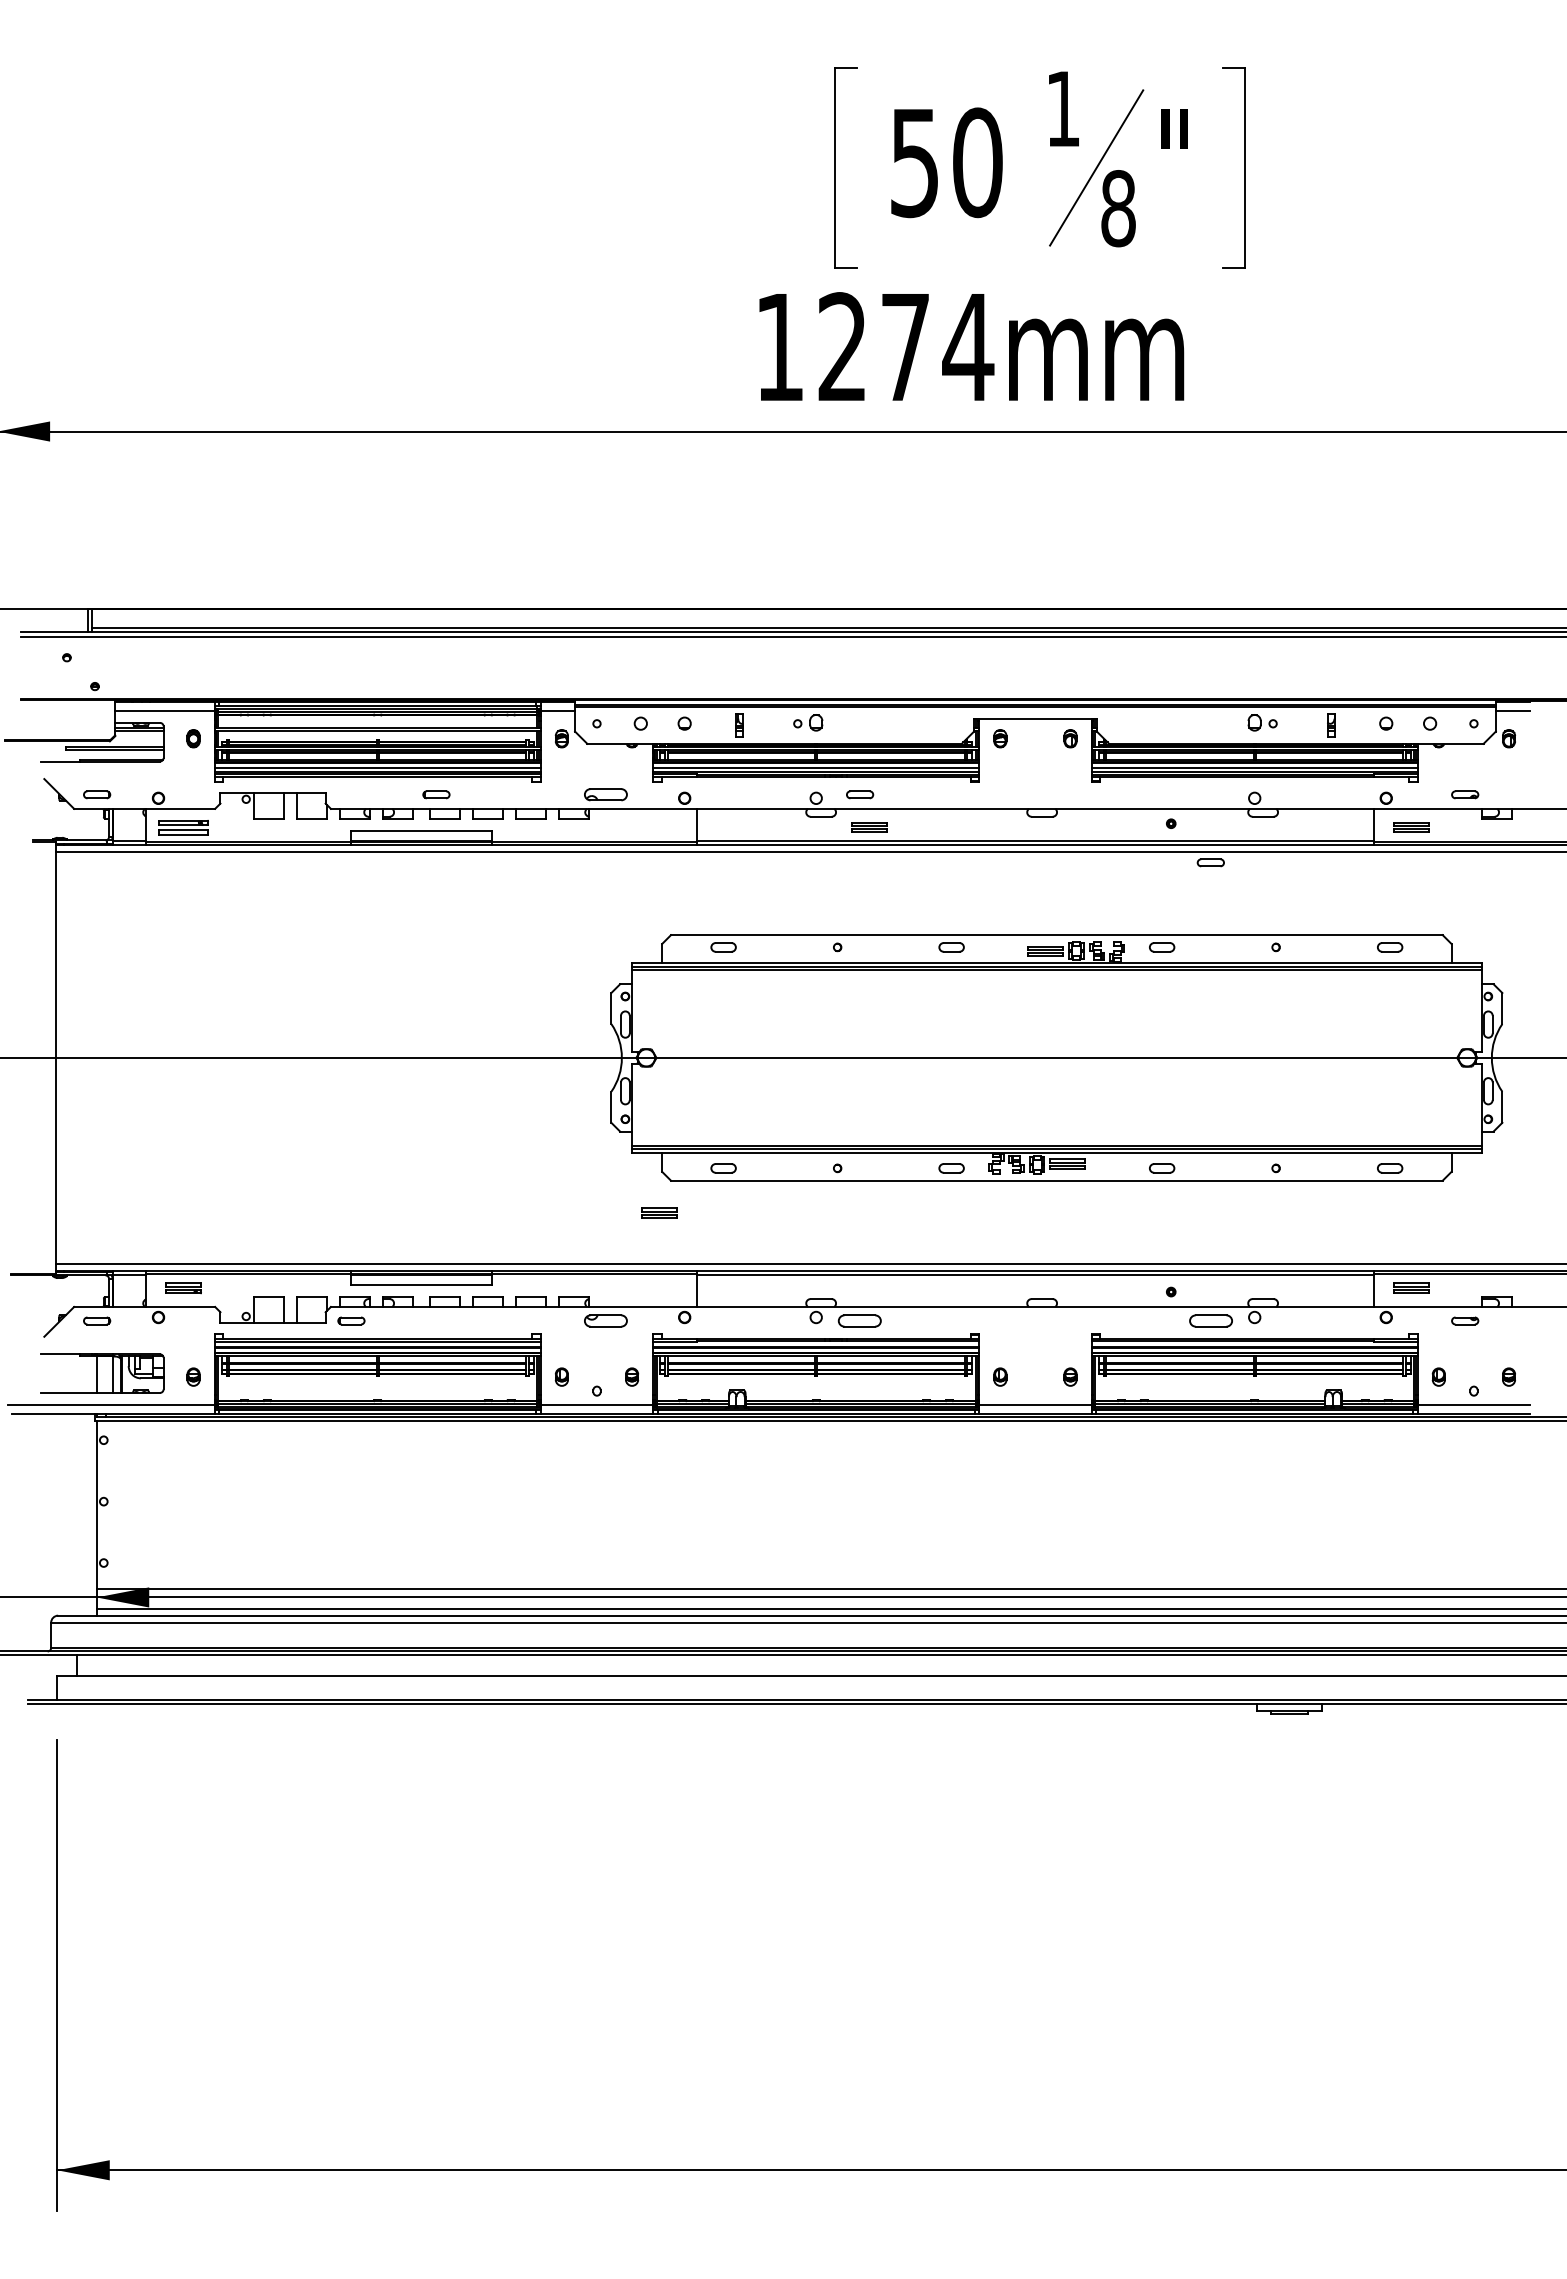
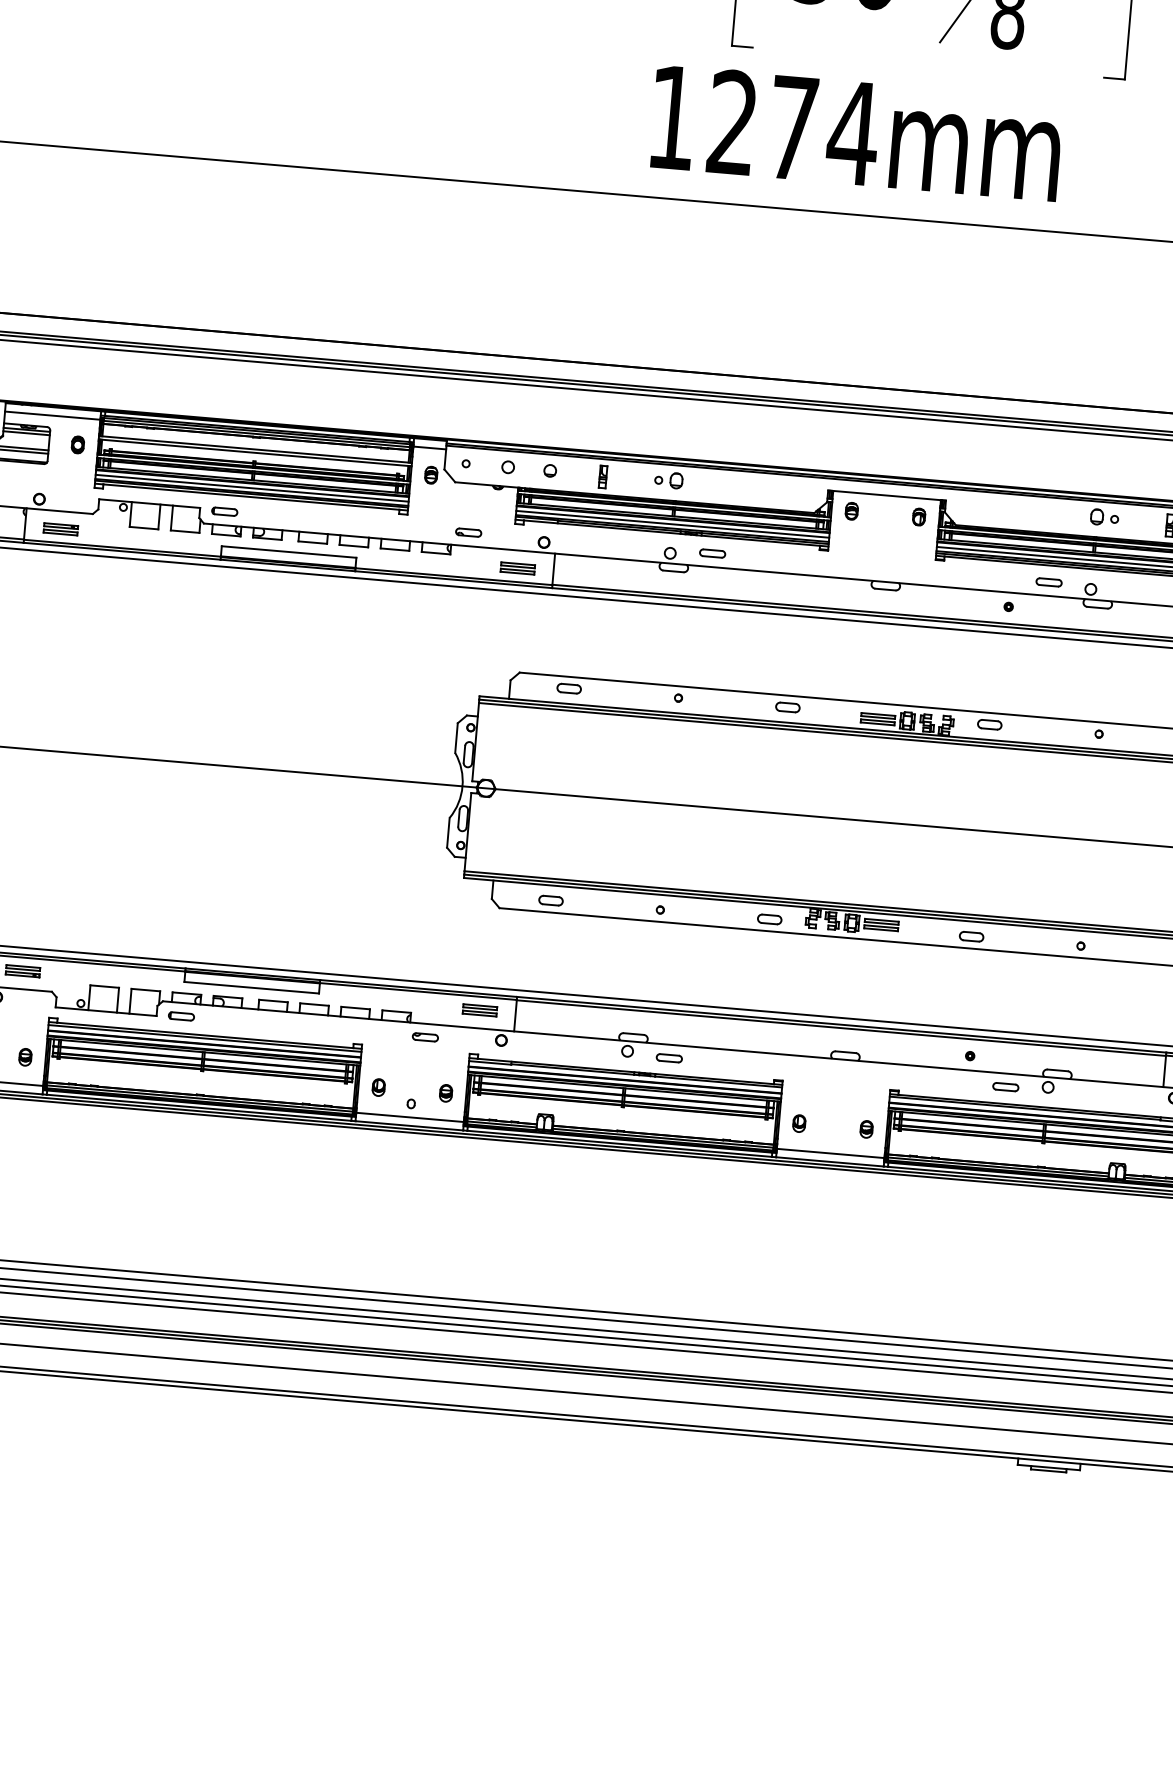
part: (436, 794) -> (224, 511), moved
part: (605, 794) -> (468, 532), size x0.62
part: (183, 826) -> (61, 528), size x0.71
part: (869, 827) -> (517, 568), moved
part: (1210, 862) -> (1048, 582), moved
part: (659, 1212) -> (479, 1009), moved
part: (605, 1320) -> (425, 1036), size x0.62
part: (860, 1320) -> (669, 1057), size x0.62
part: (1210, 1320) -> (1005, 1086), size x0.62

